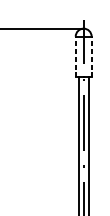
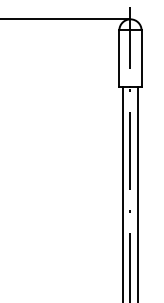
line: (75, 56) -> (119, 58), dashed -> solid
line: (91, 56) -> (141, 58), dashed -> solid

